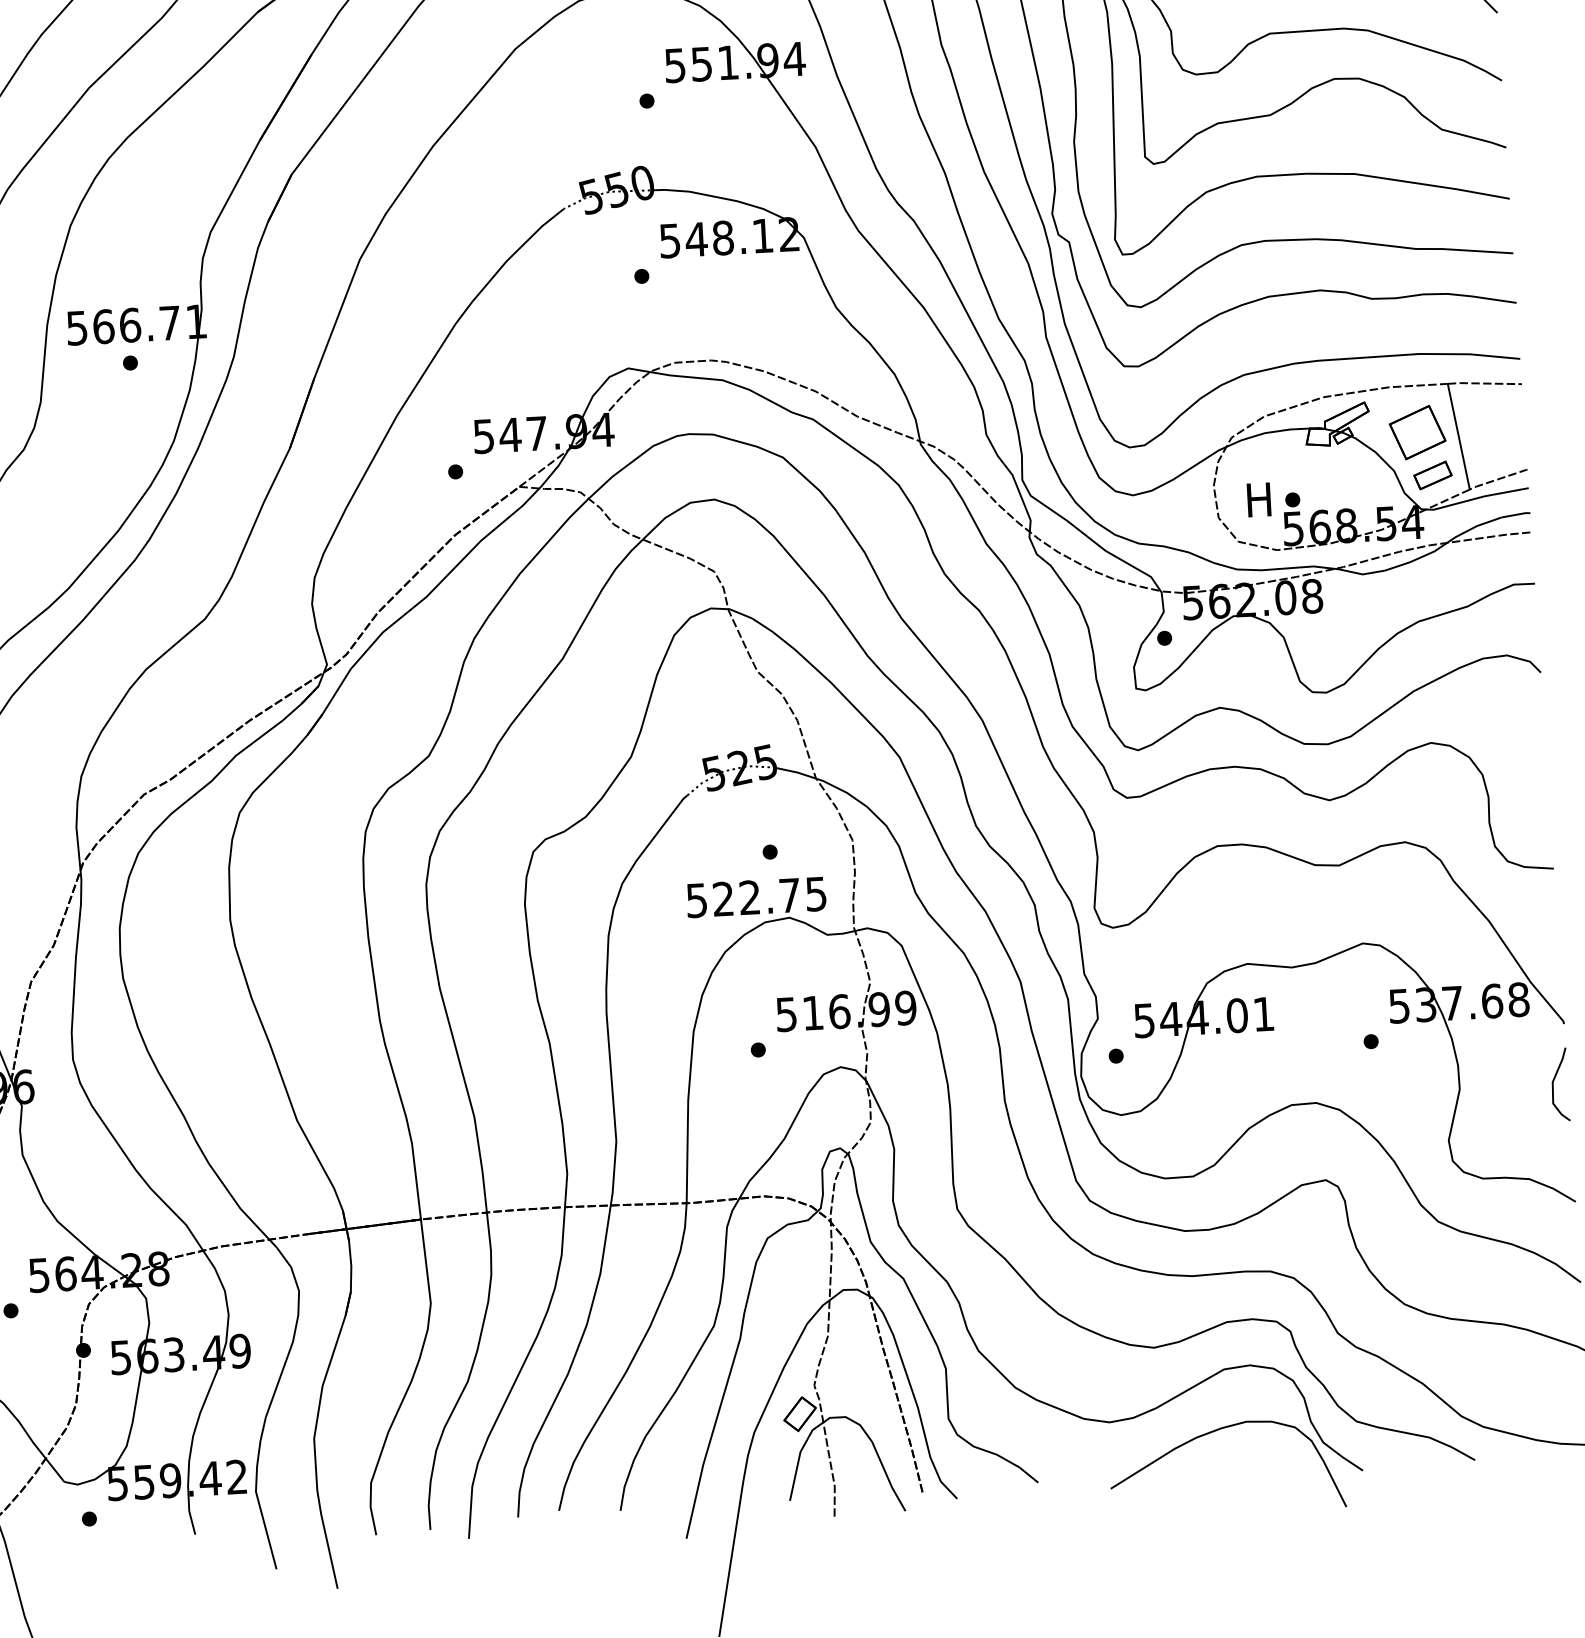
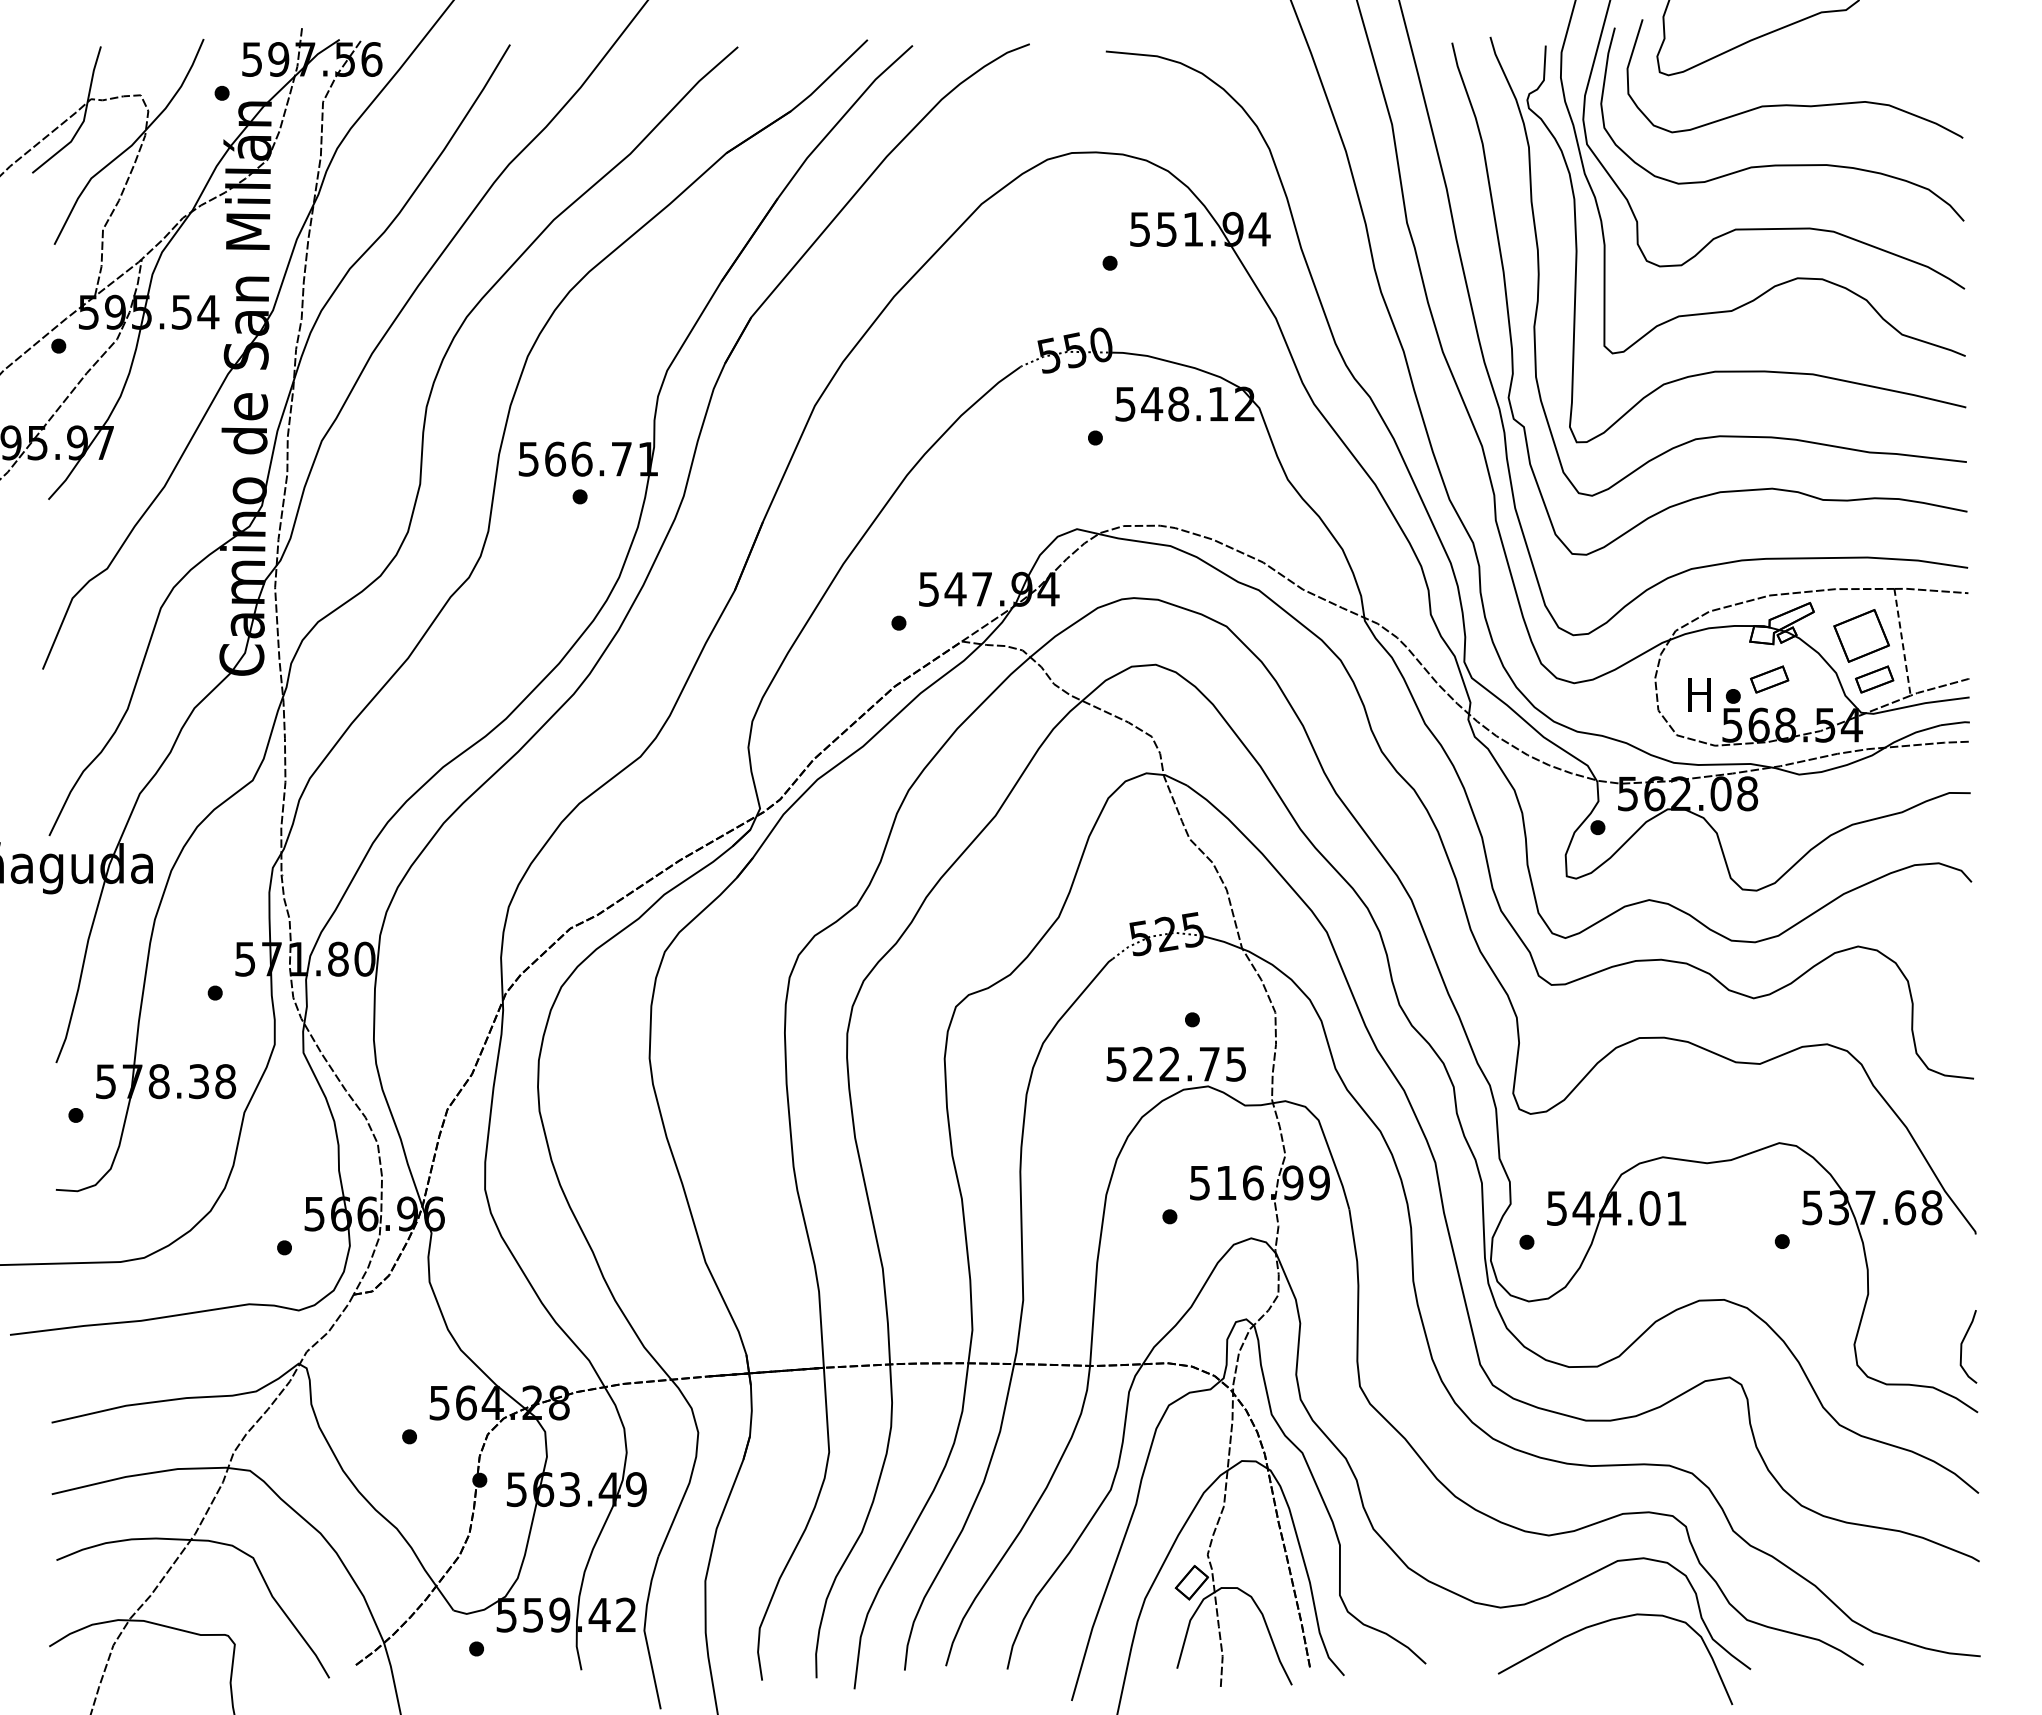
line: (1458, 436) -> (1902, 642), solid -> dashed
part: (1327, 481) -> (1769, 679), added
curve: (1553, 1084) -> (1962, 1346), moved

